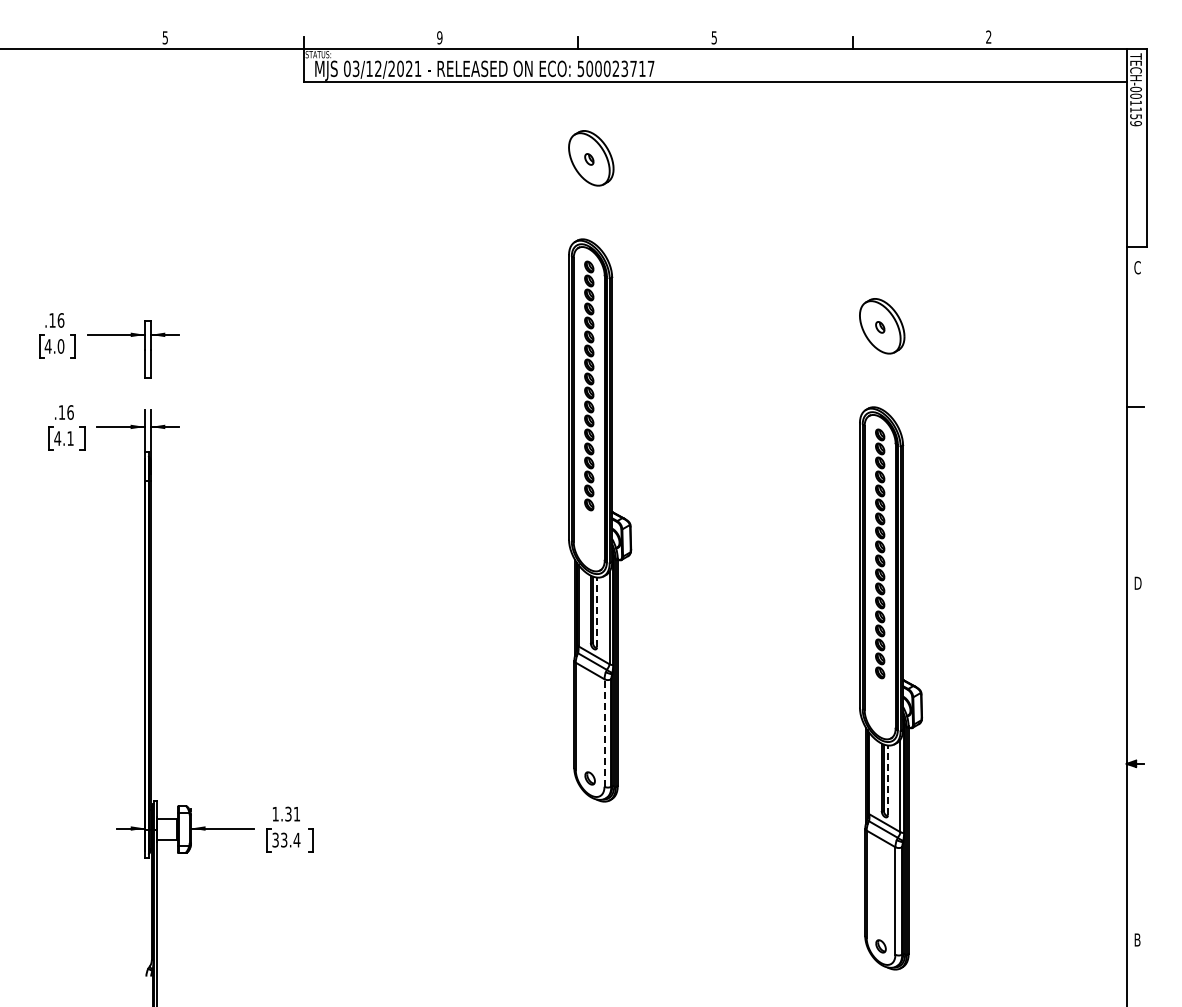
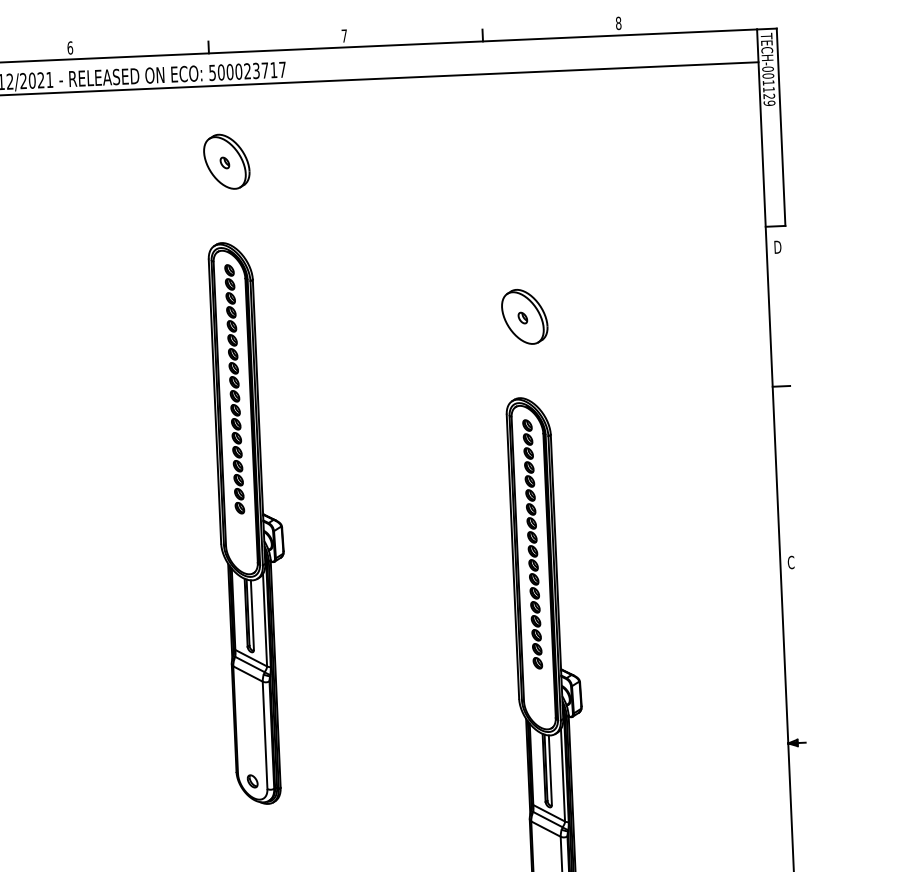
text: (988, 36) -> (618, 22), 2 -> 8
text: (439, 37) -> (69, 47), 9 -> 6
text: (713, 37) -> (343, 35), 5 -> 7
text: (1135, 116) -> (768, 96), TECH-001159 -> TECH-001129
text: (1137, 267) -> (777, 247), C -> D
text: (1137, 582) -> (791, 561), D -> C
line: (597, 612) -> (252, 615), dashed -> solid
line: (604, 733) -> (265, 735), dashed -> solid
line: (888, 780) -> (550, 770), dashed -> solid

